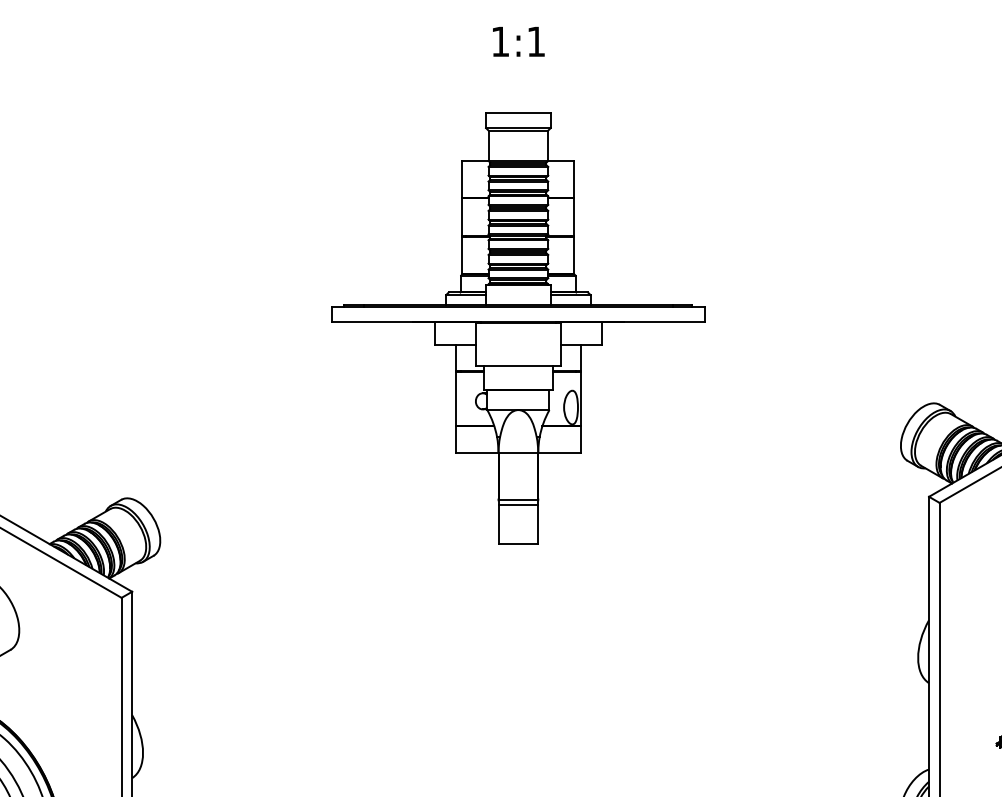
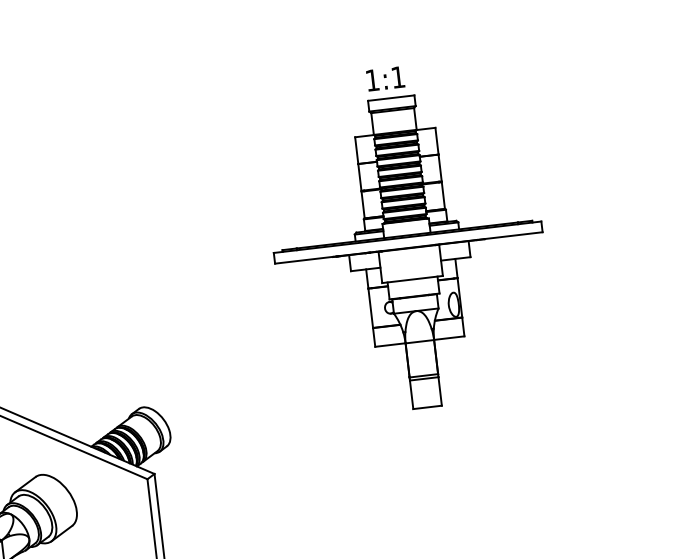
text: (518, 41) -> (385, 78), moved

